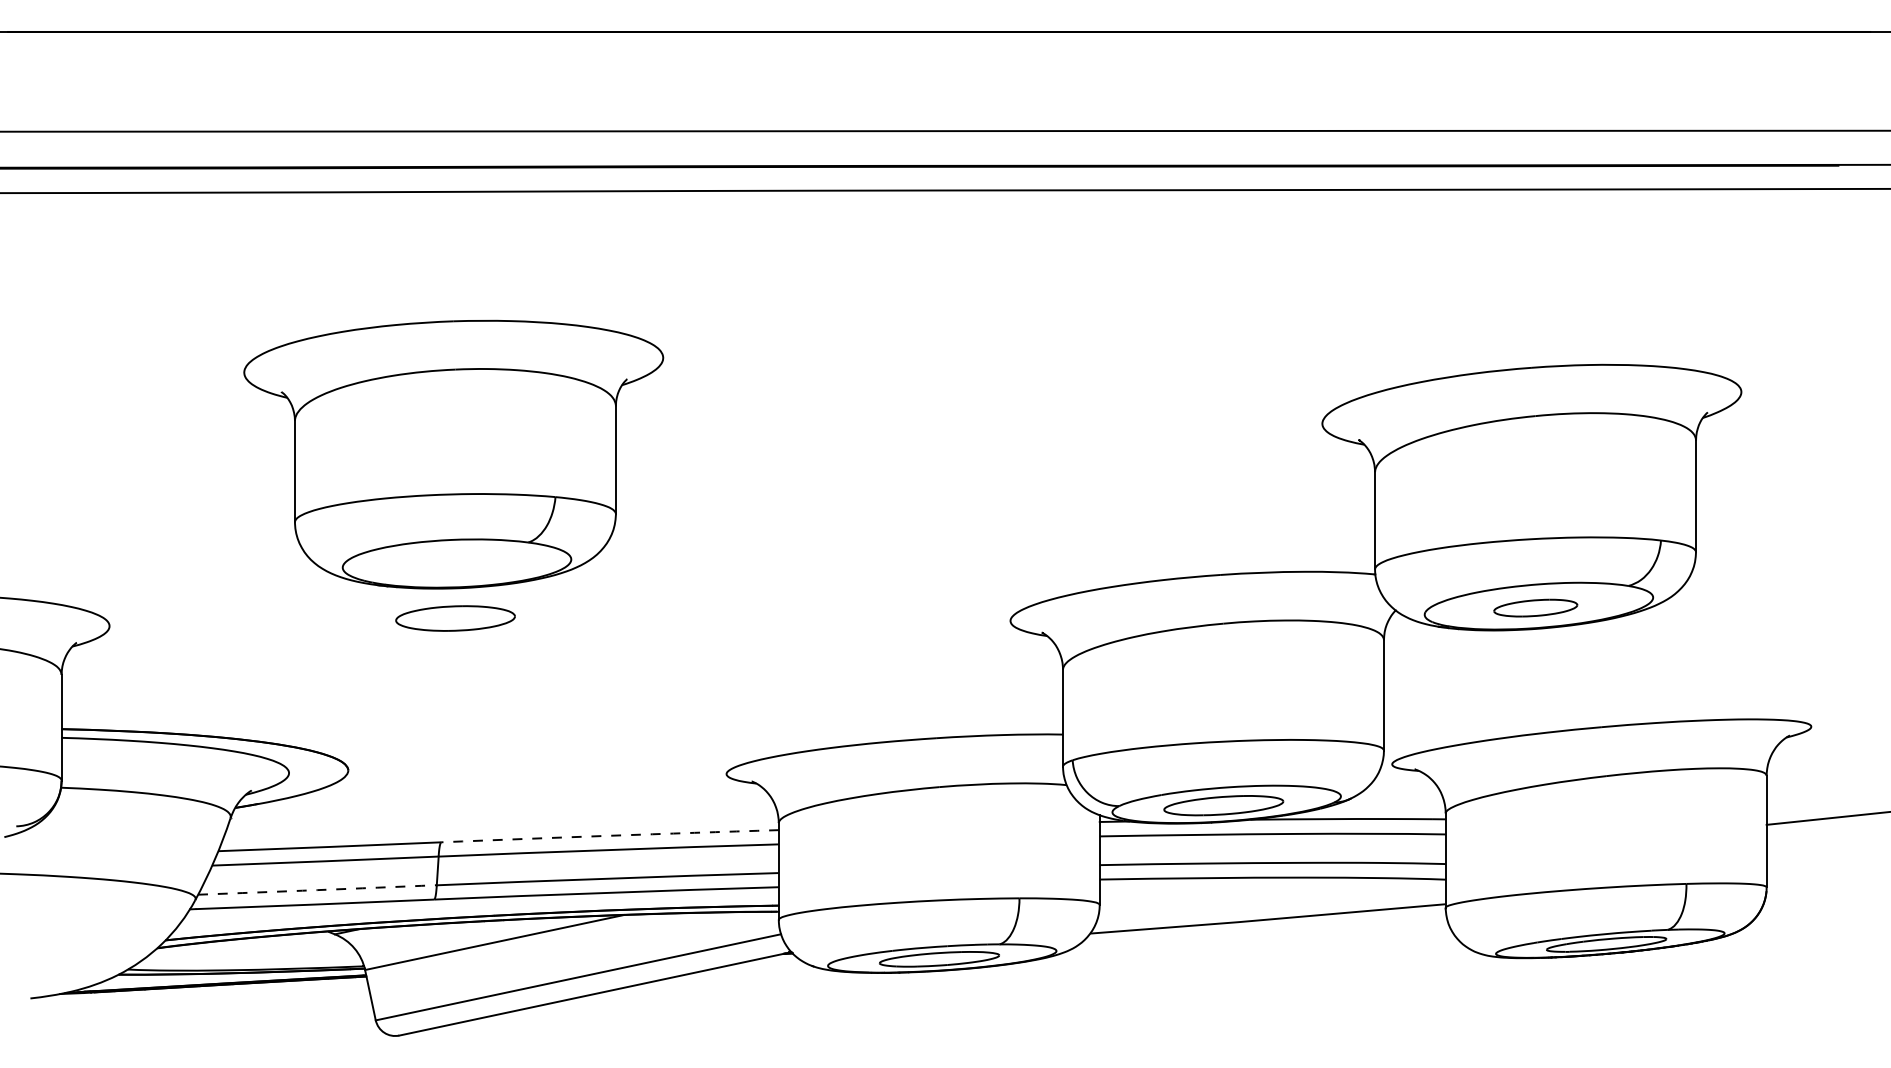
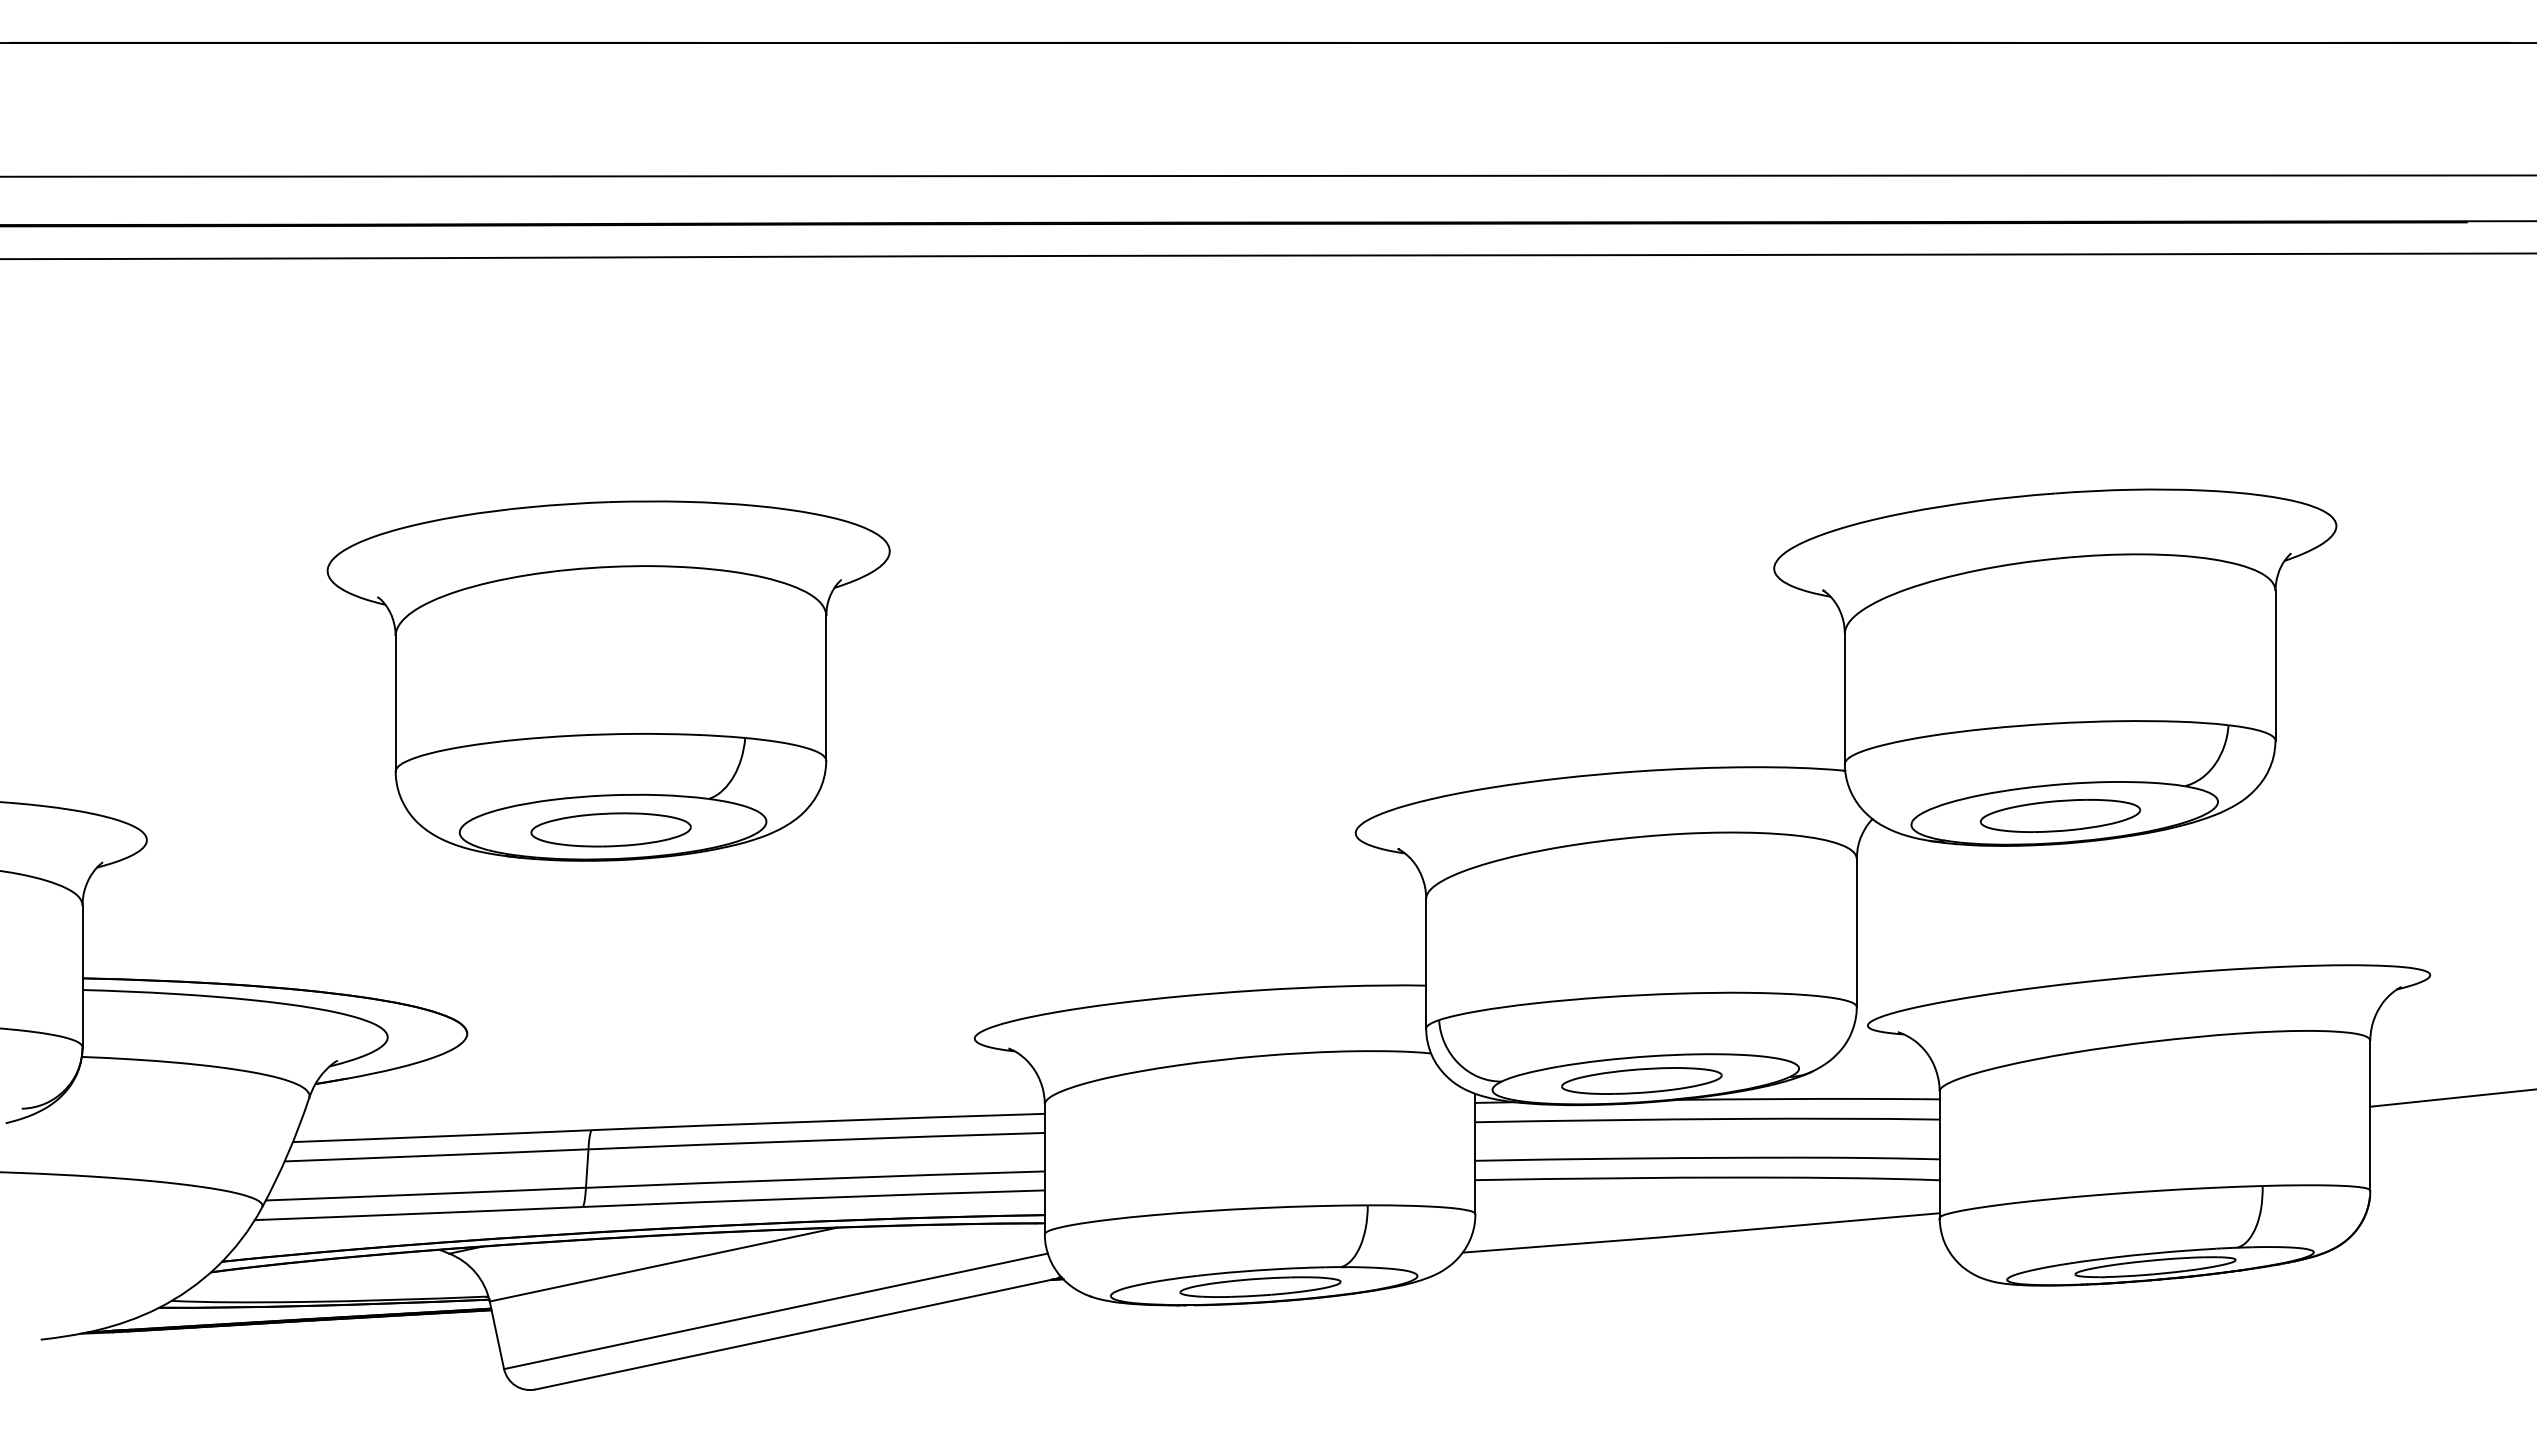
part: (453, 454) -> (608, 680), moved
part: (1535, 607) -> (2060, 815), size x1.43
arc: (610, 835) -> (818, 1121), dashed -> solid
arc: (317, 890) -> (425, 1194), dashed -> solid

